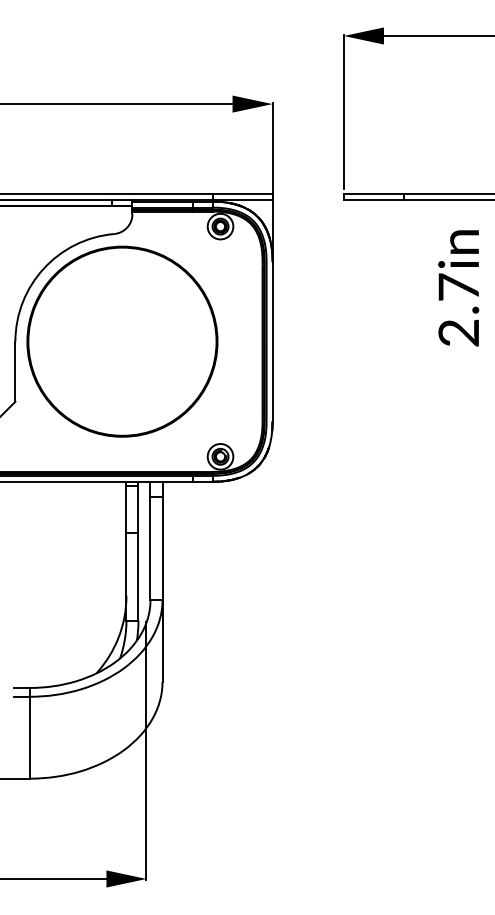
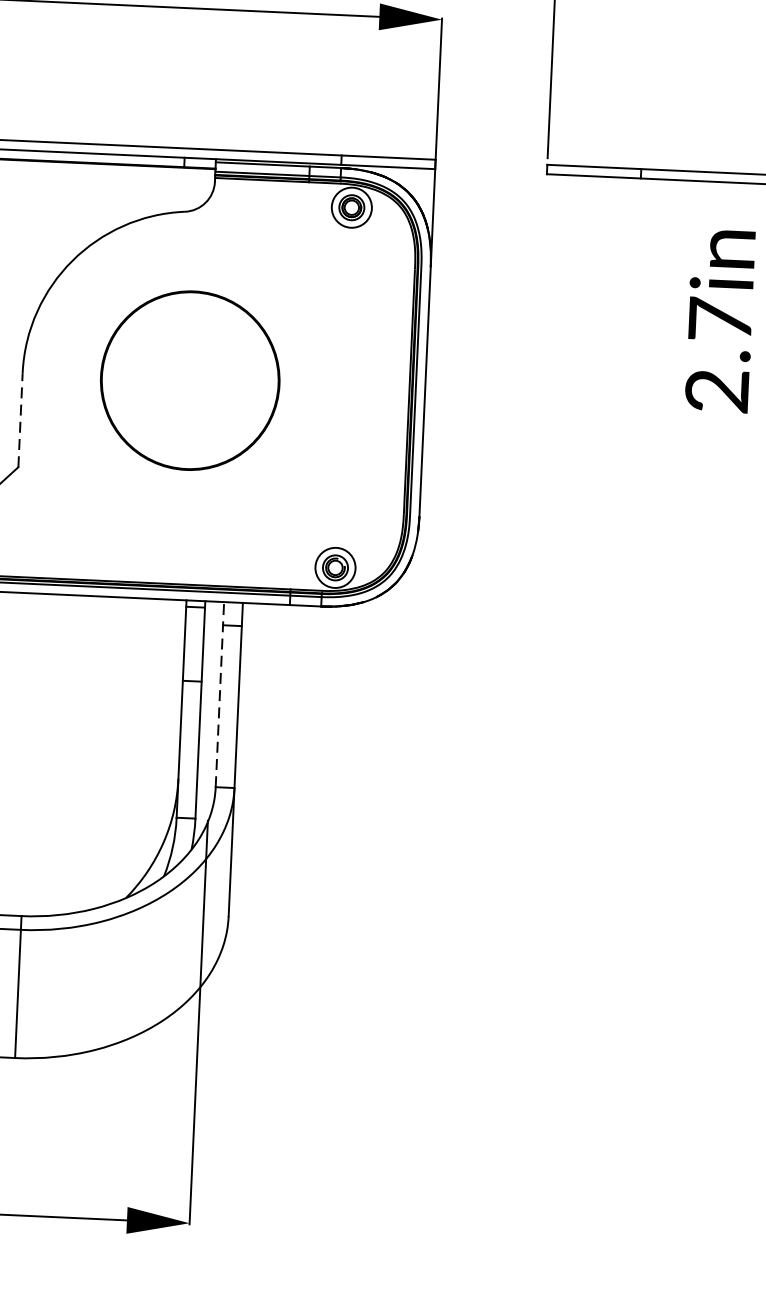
circle: (122, 341) -> (190, 380), size x0.6
line: (15, 371) -> (20, 419), solid -> dashed
line: (150, 540) -> (219, 693), solid -> dashed

